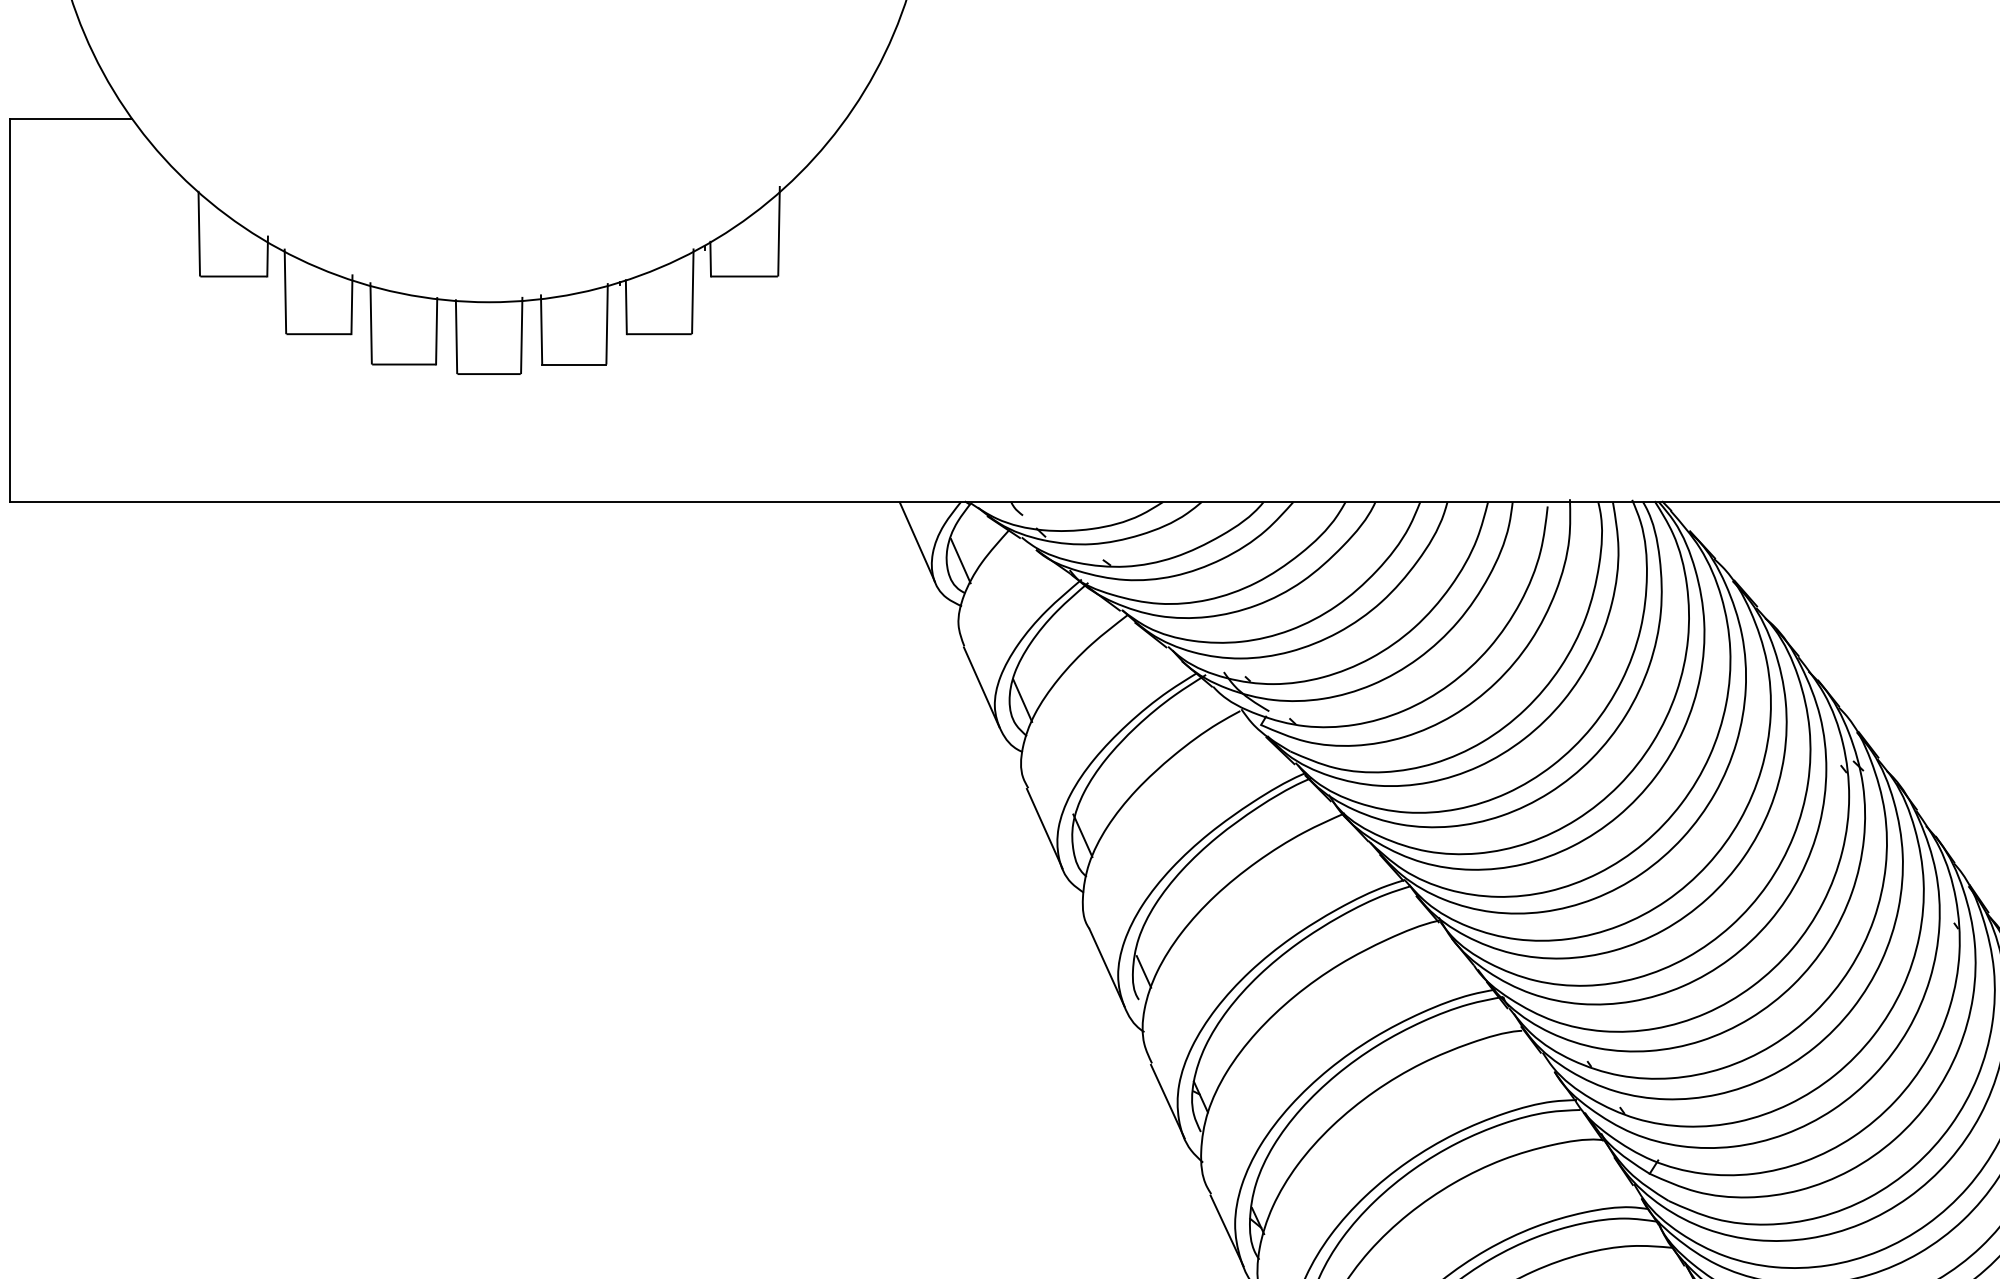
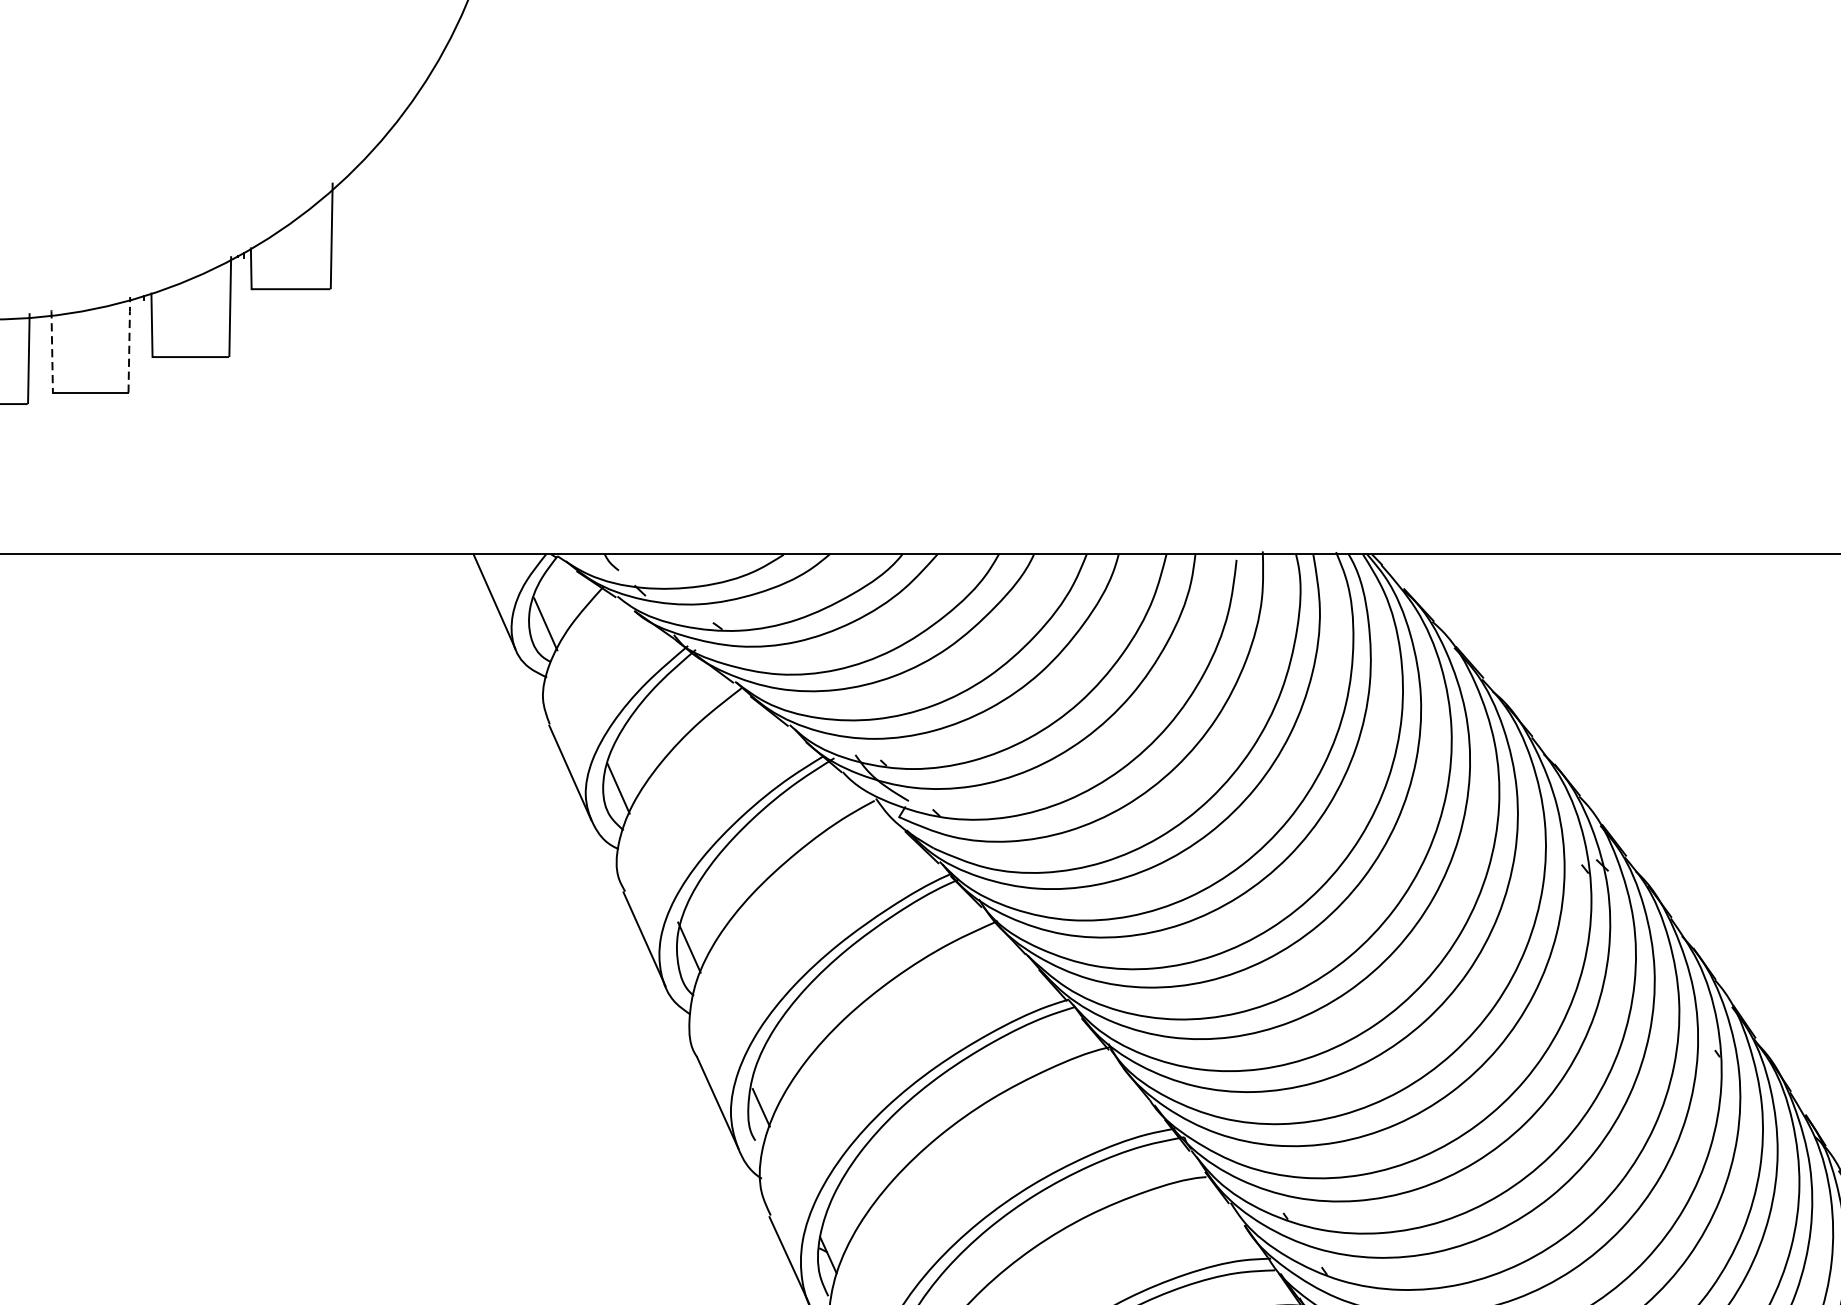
line: (607, 323) -> (129, 344), solid -> dashed
line: (541, 329) -> (52, 351), solid -> dashed

